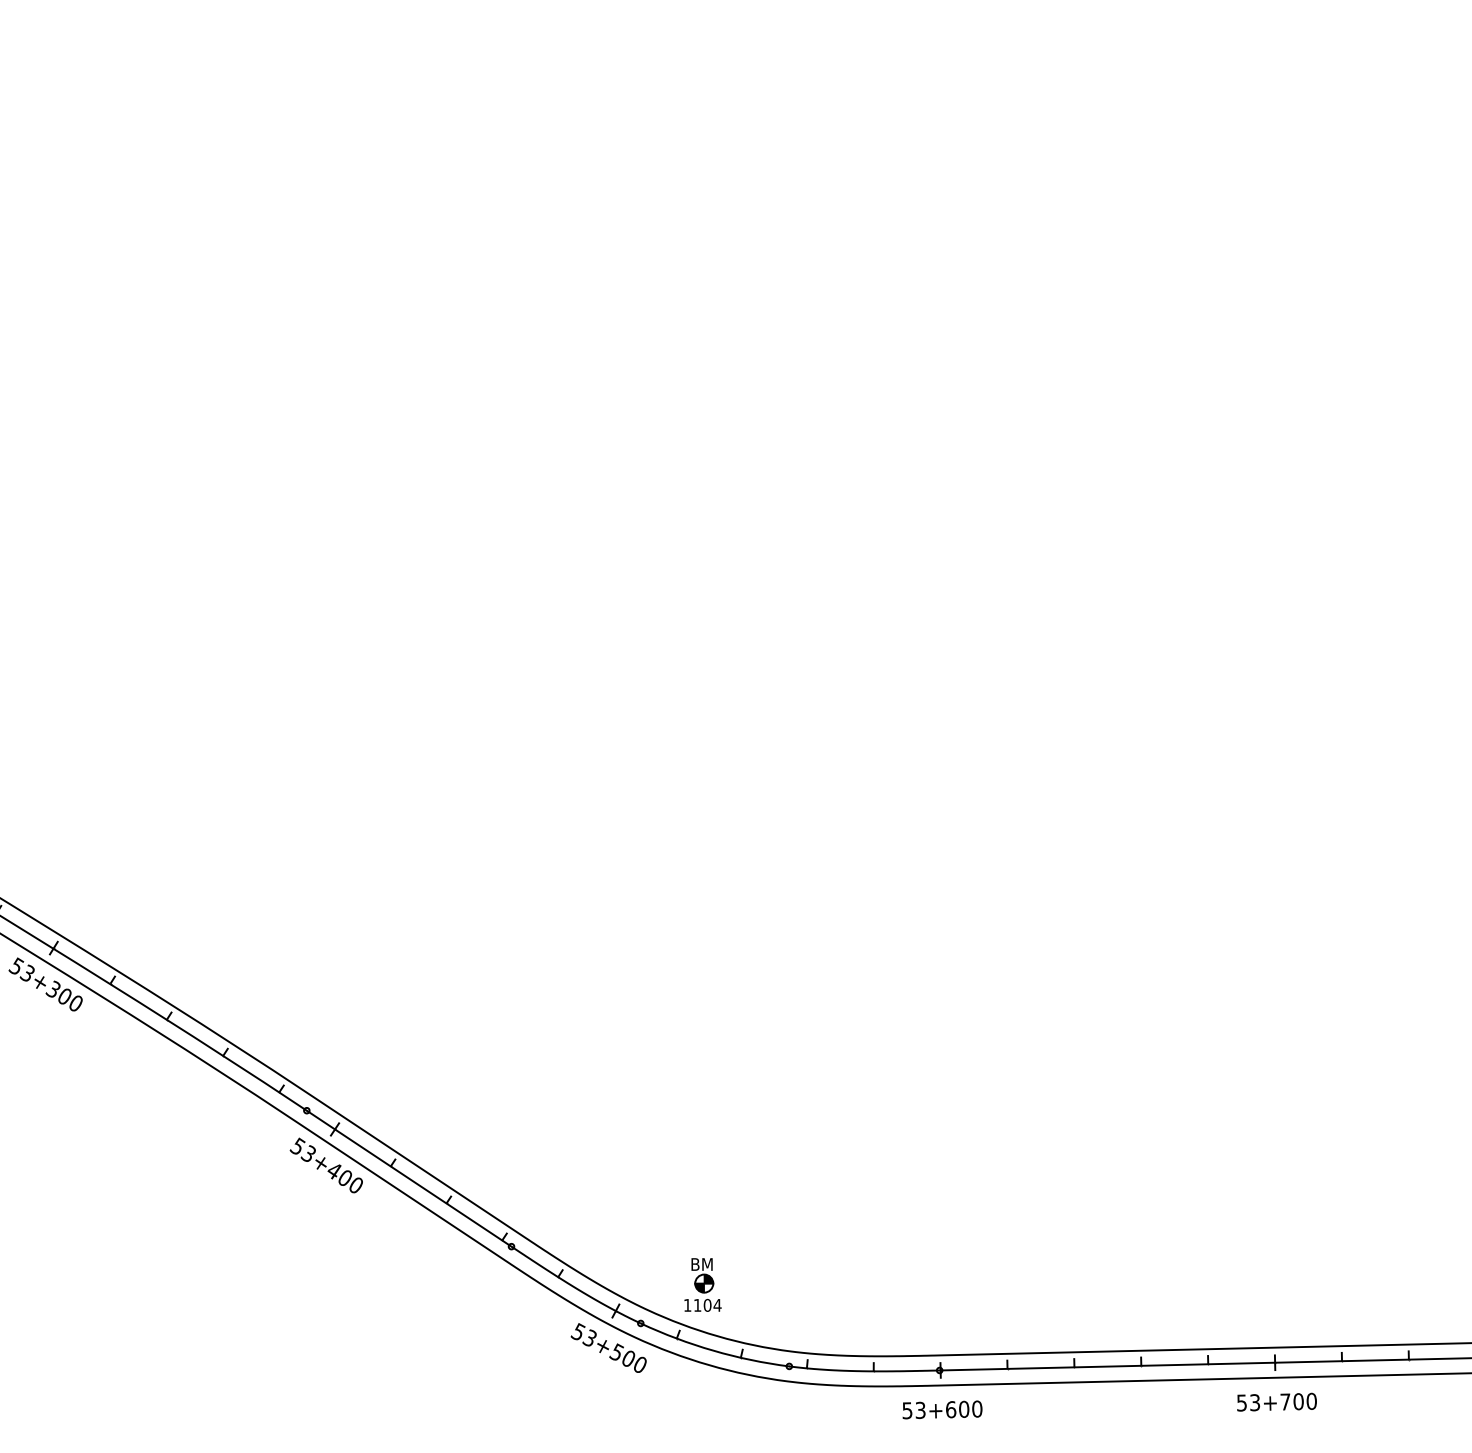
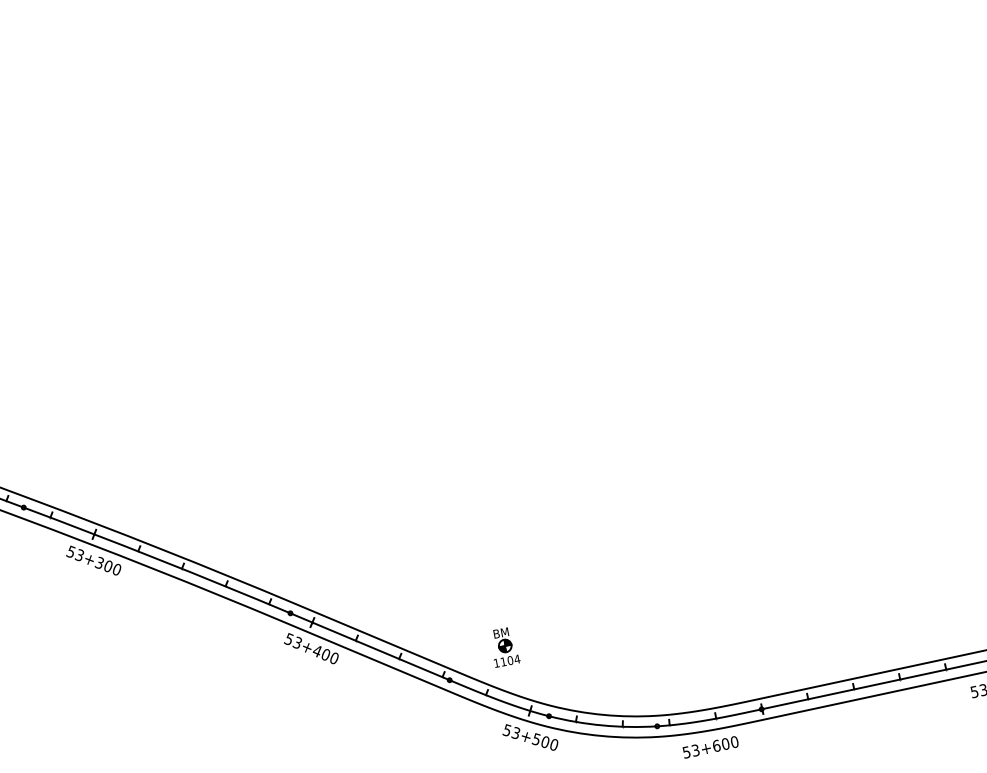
part: (702, 1284) -> (504, 646), moved
text: (942, 1409) -> (710, 746), moved

